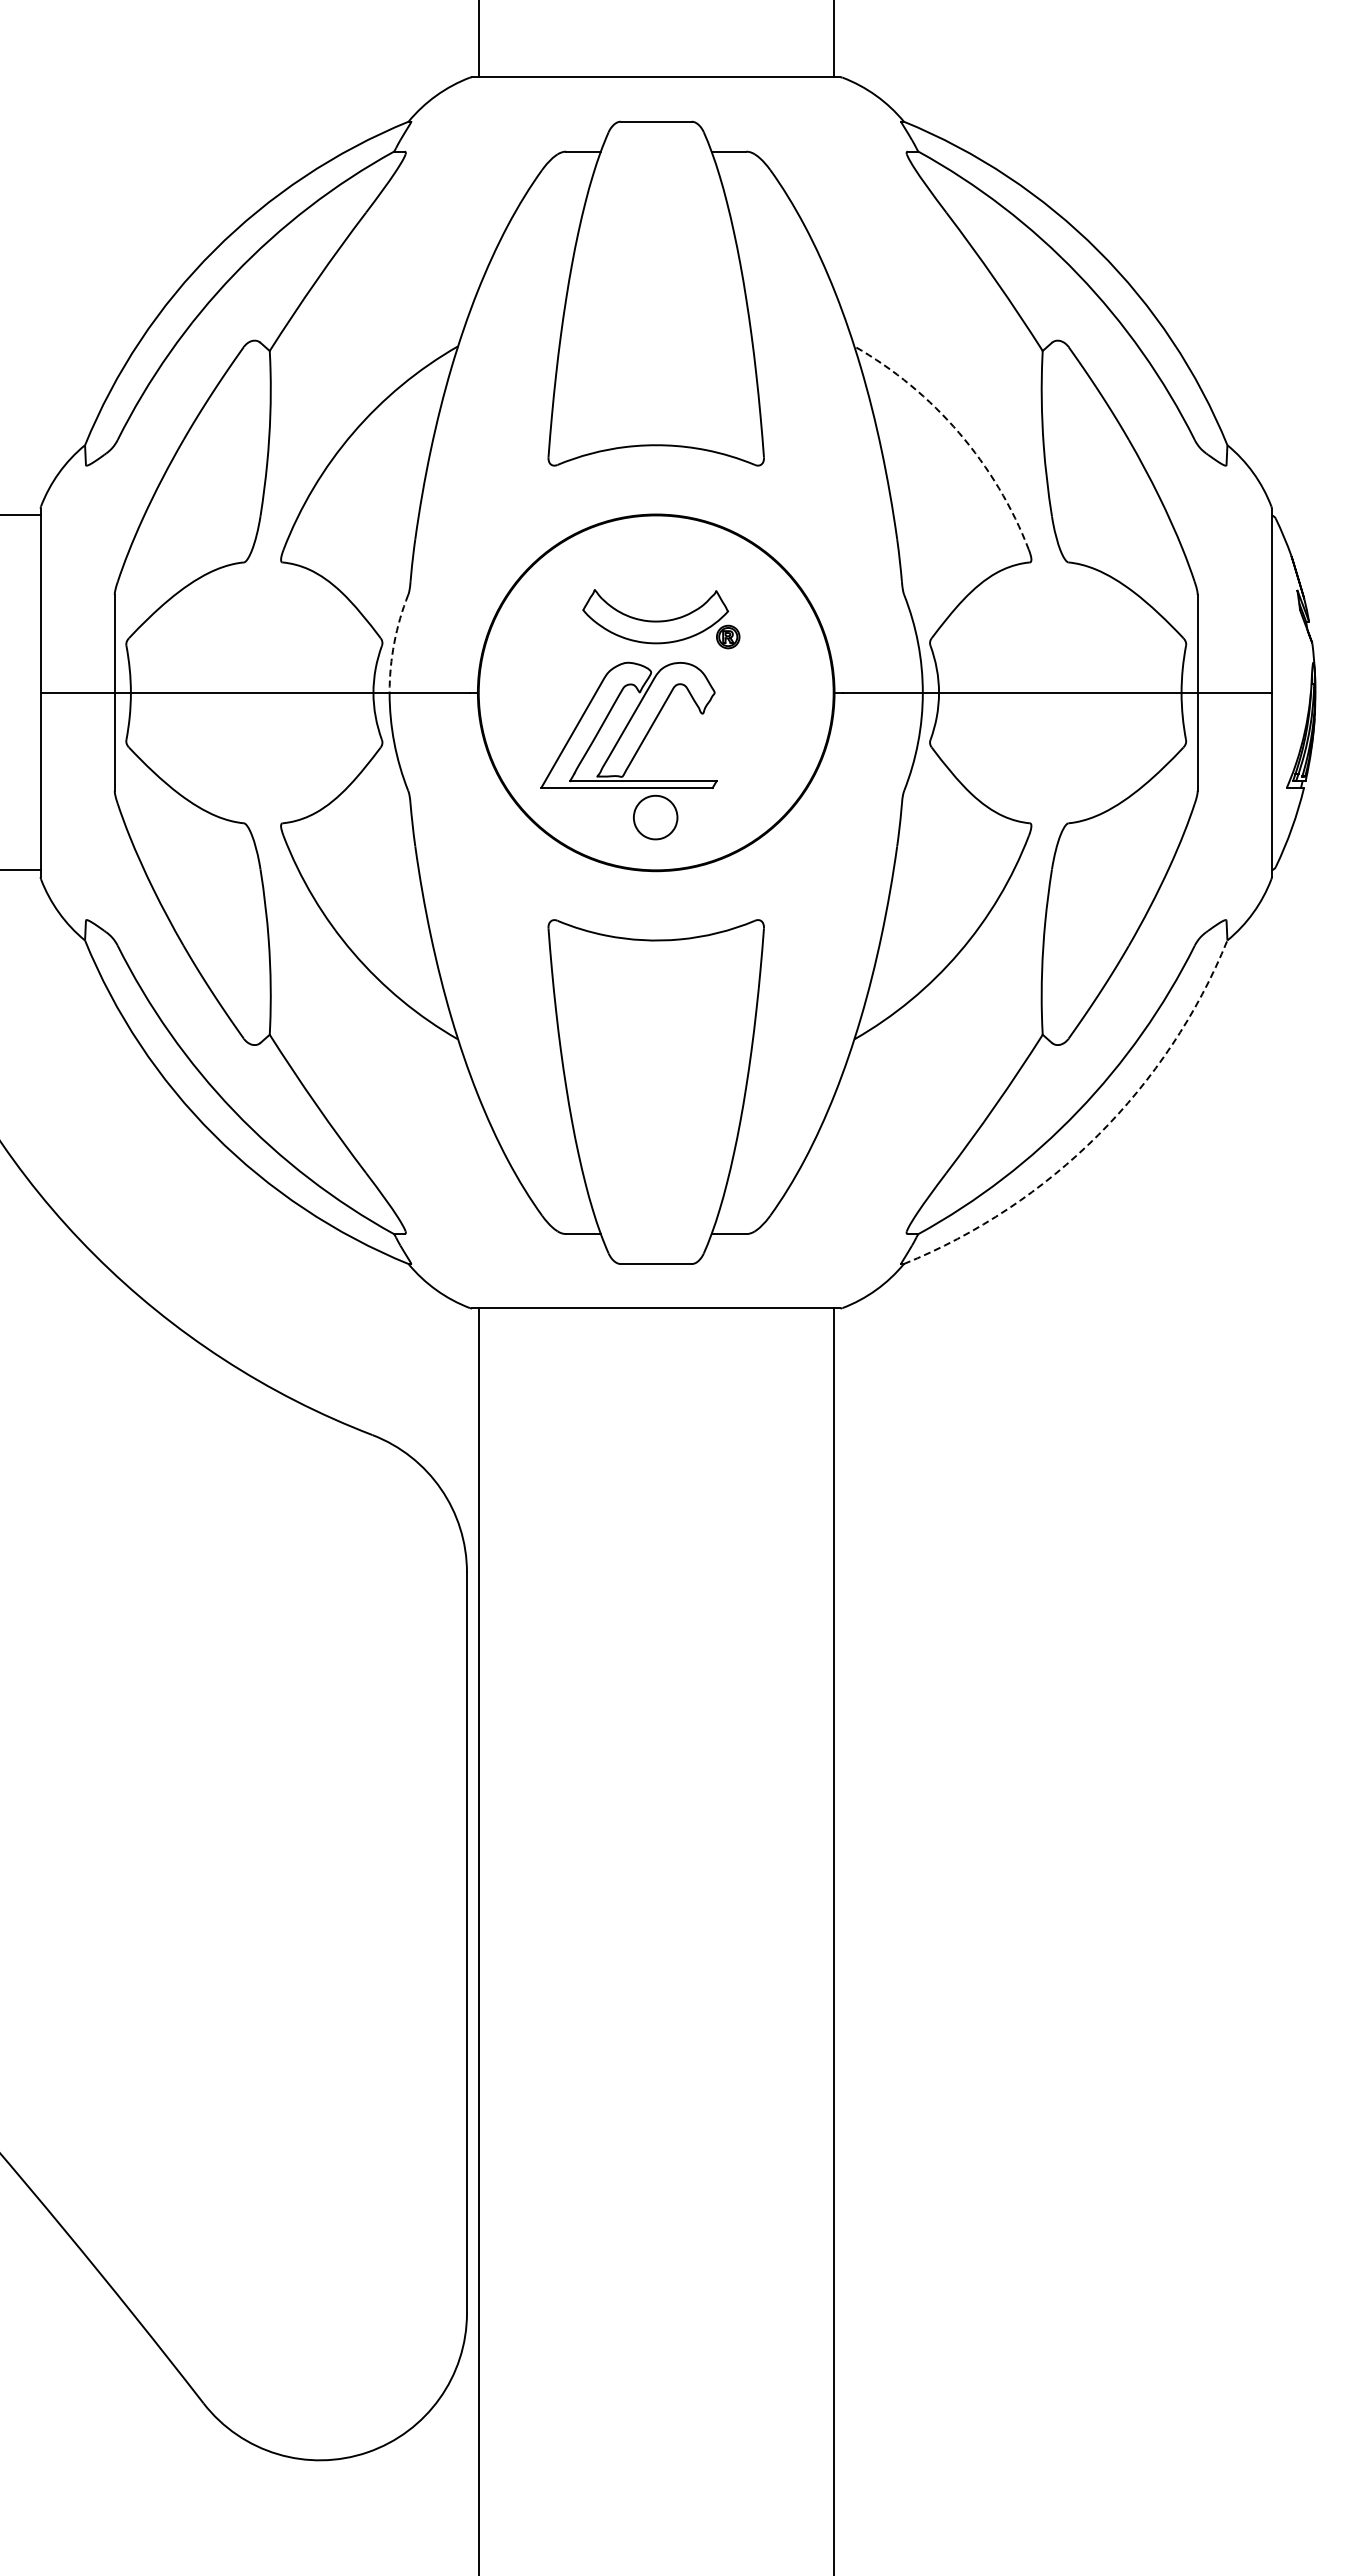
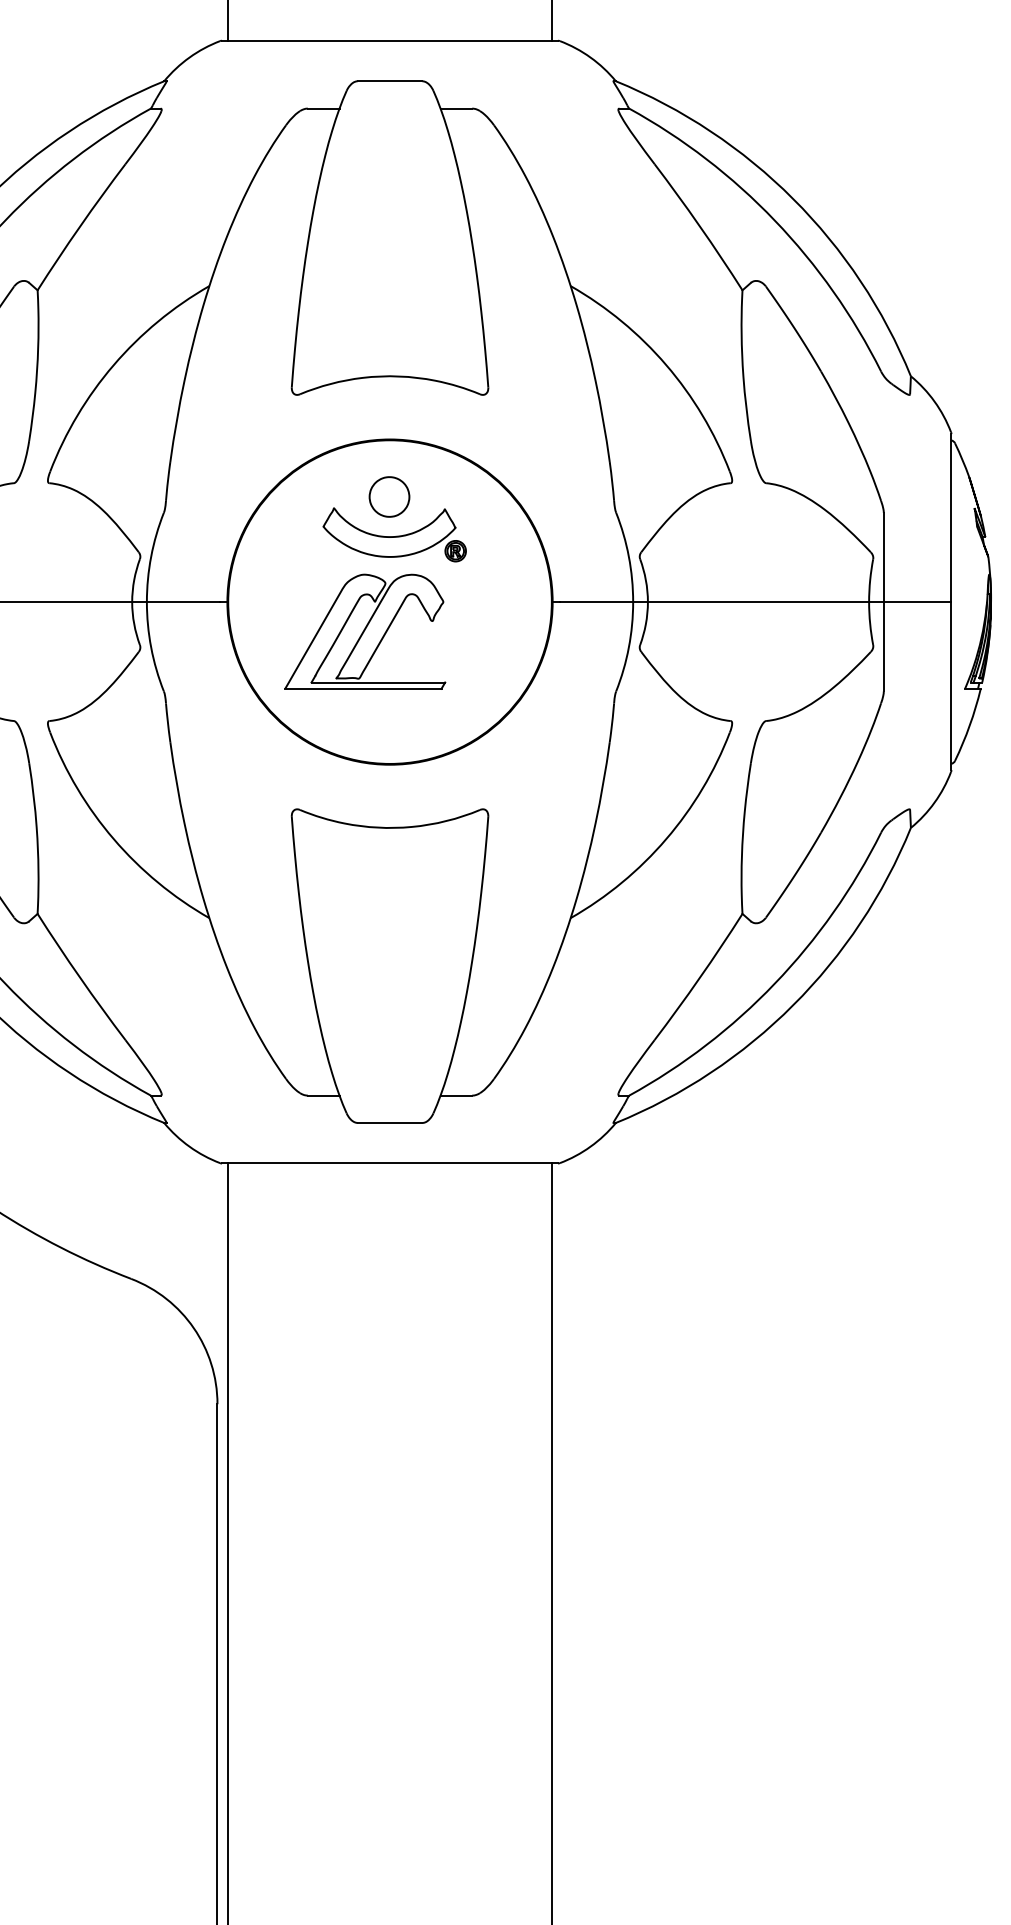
arc: (959, 433) -> (666, 365), dashed -> solid
arc: (394, 643) -> (151, 557), dashed -> solid
part: (655, 817) -> (389, 496), moved
arc: (1098, 1135) -> (793, 1005), dashed -> solid

